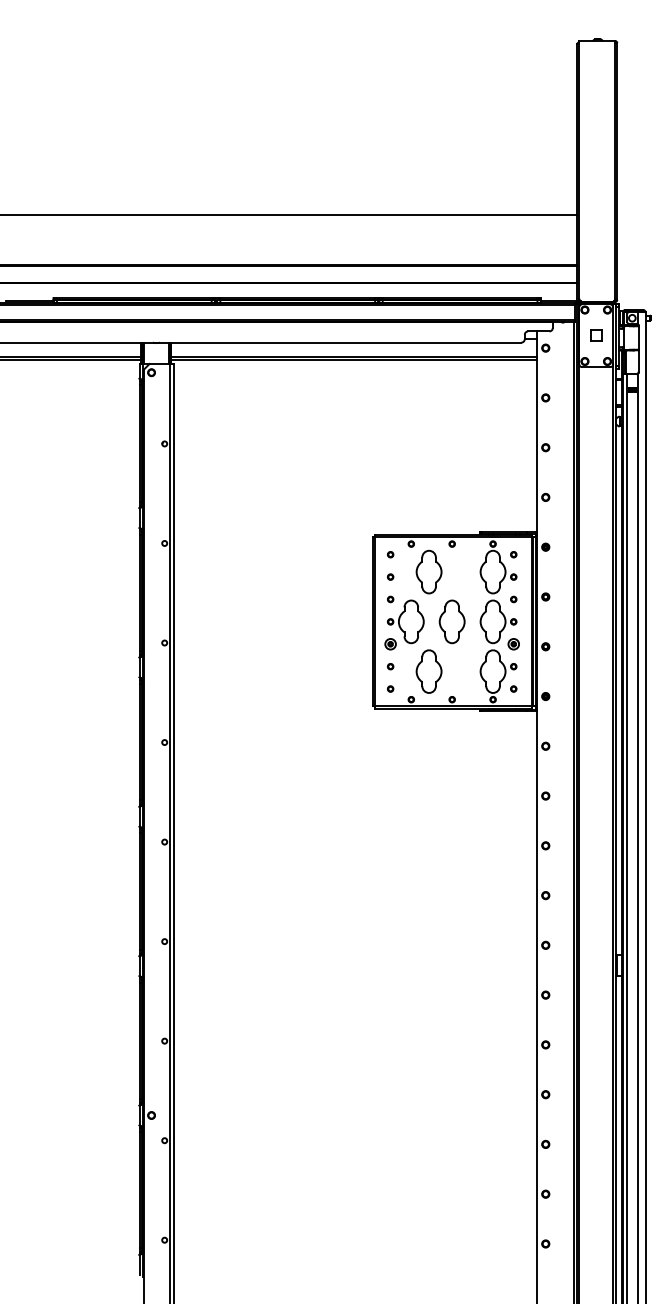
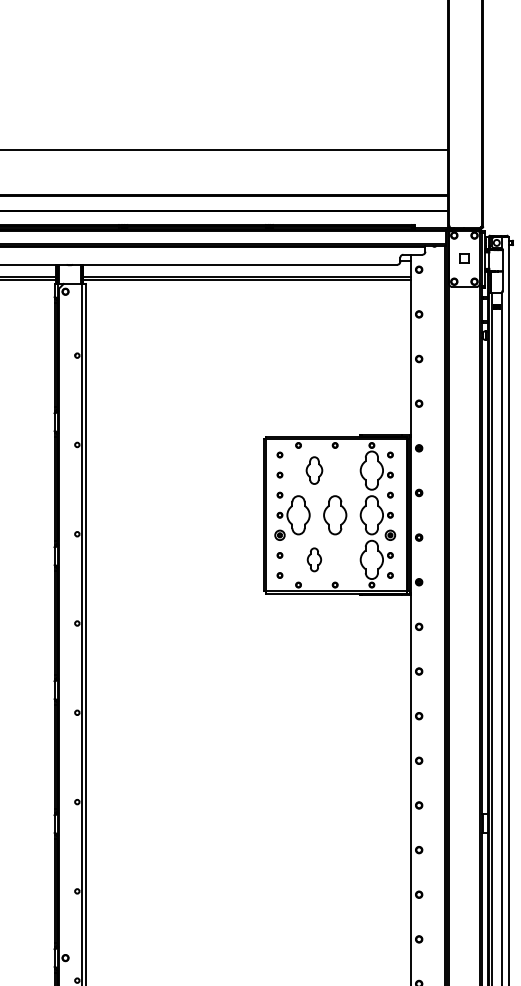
part: (428, 571) -> (313, 470), size x0.7
part: (428, 671) -> (313, 559), size x0.6

